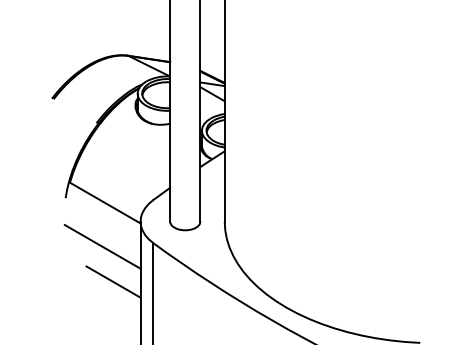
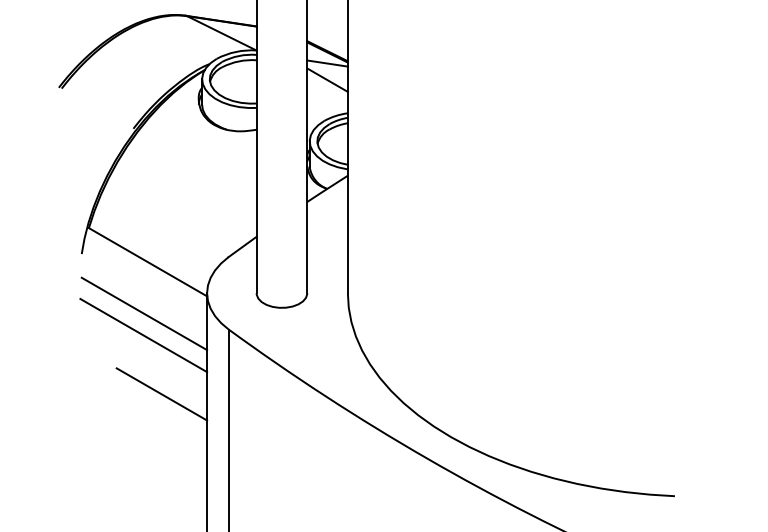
line: (102, 233) -> (143, 313), added

